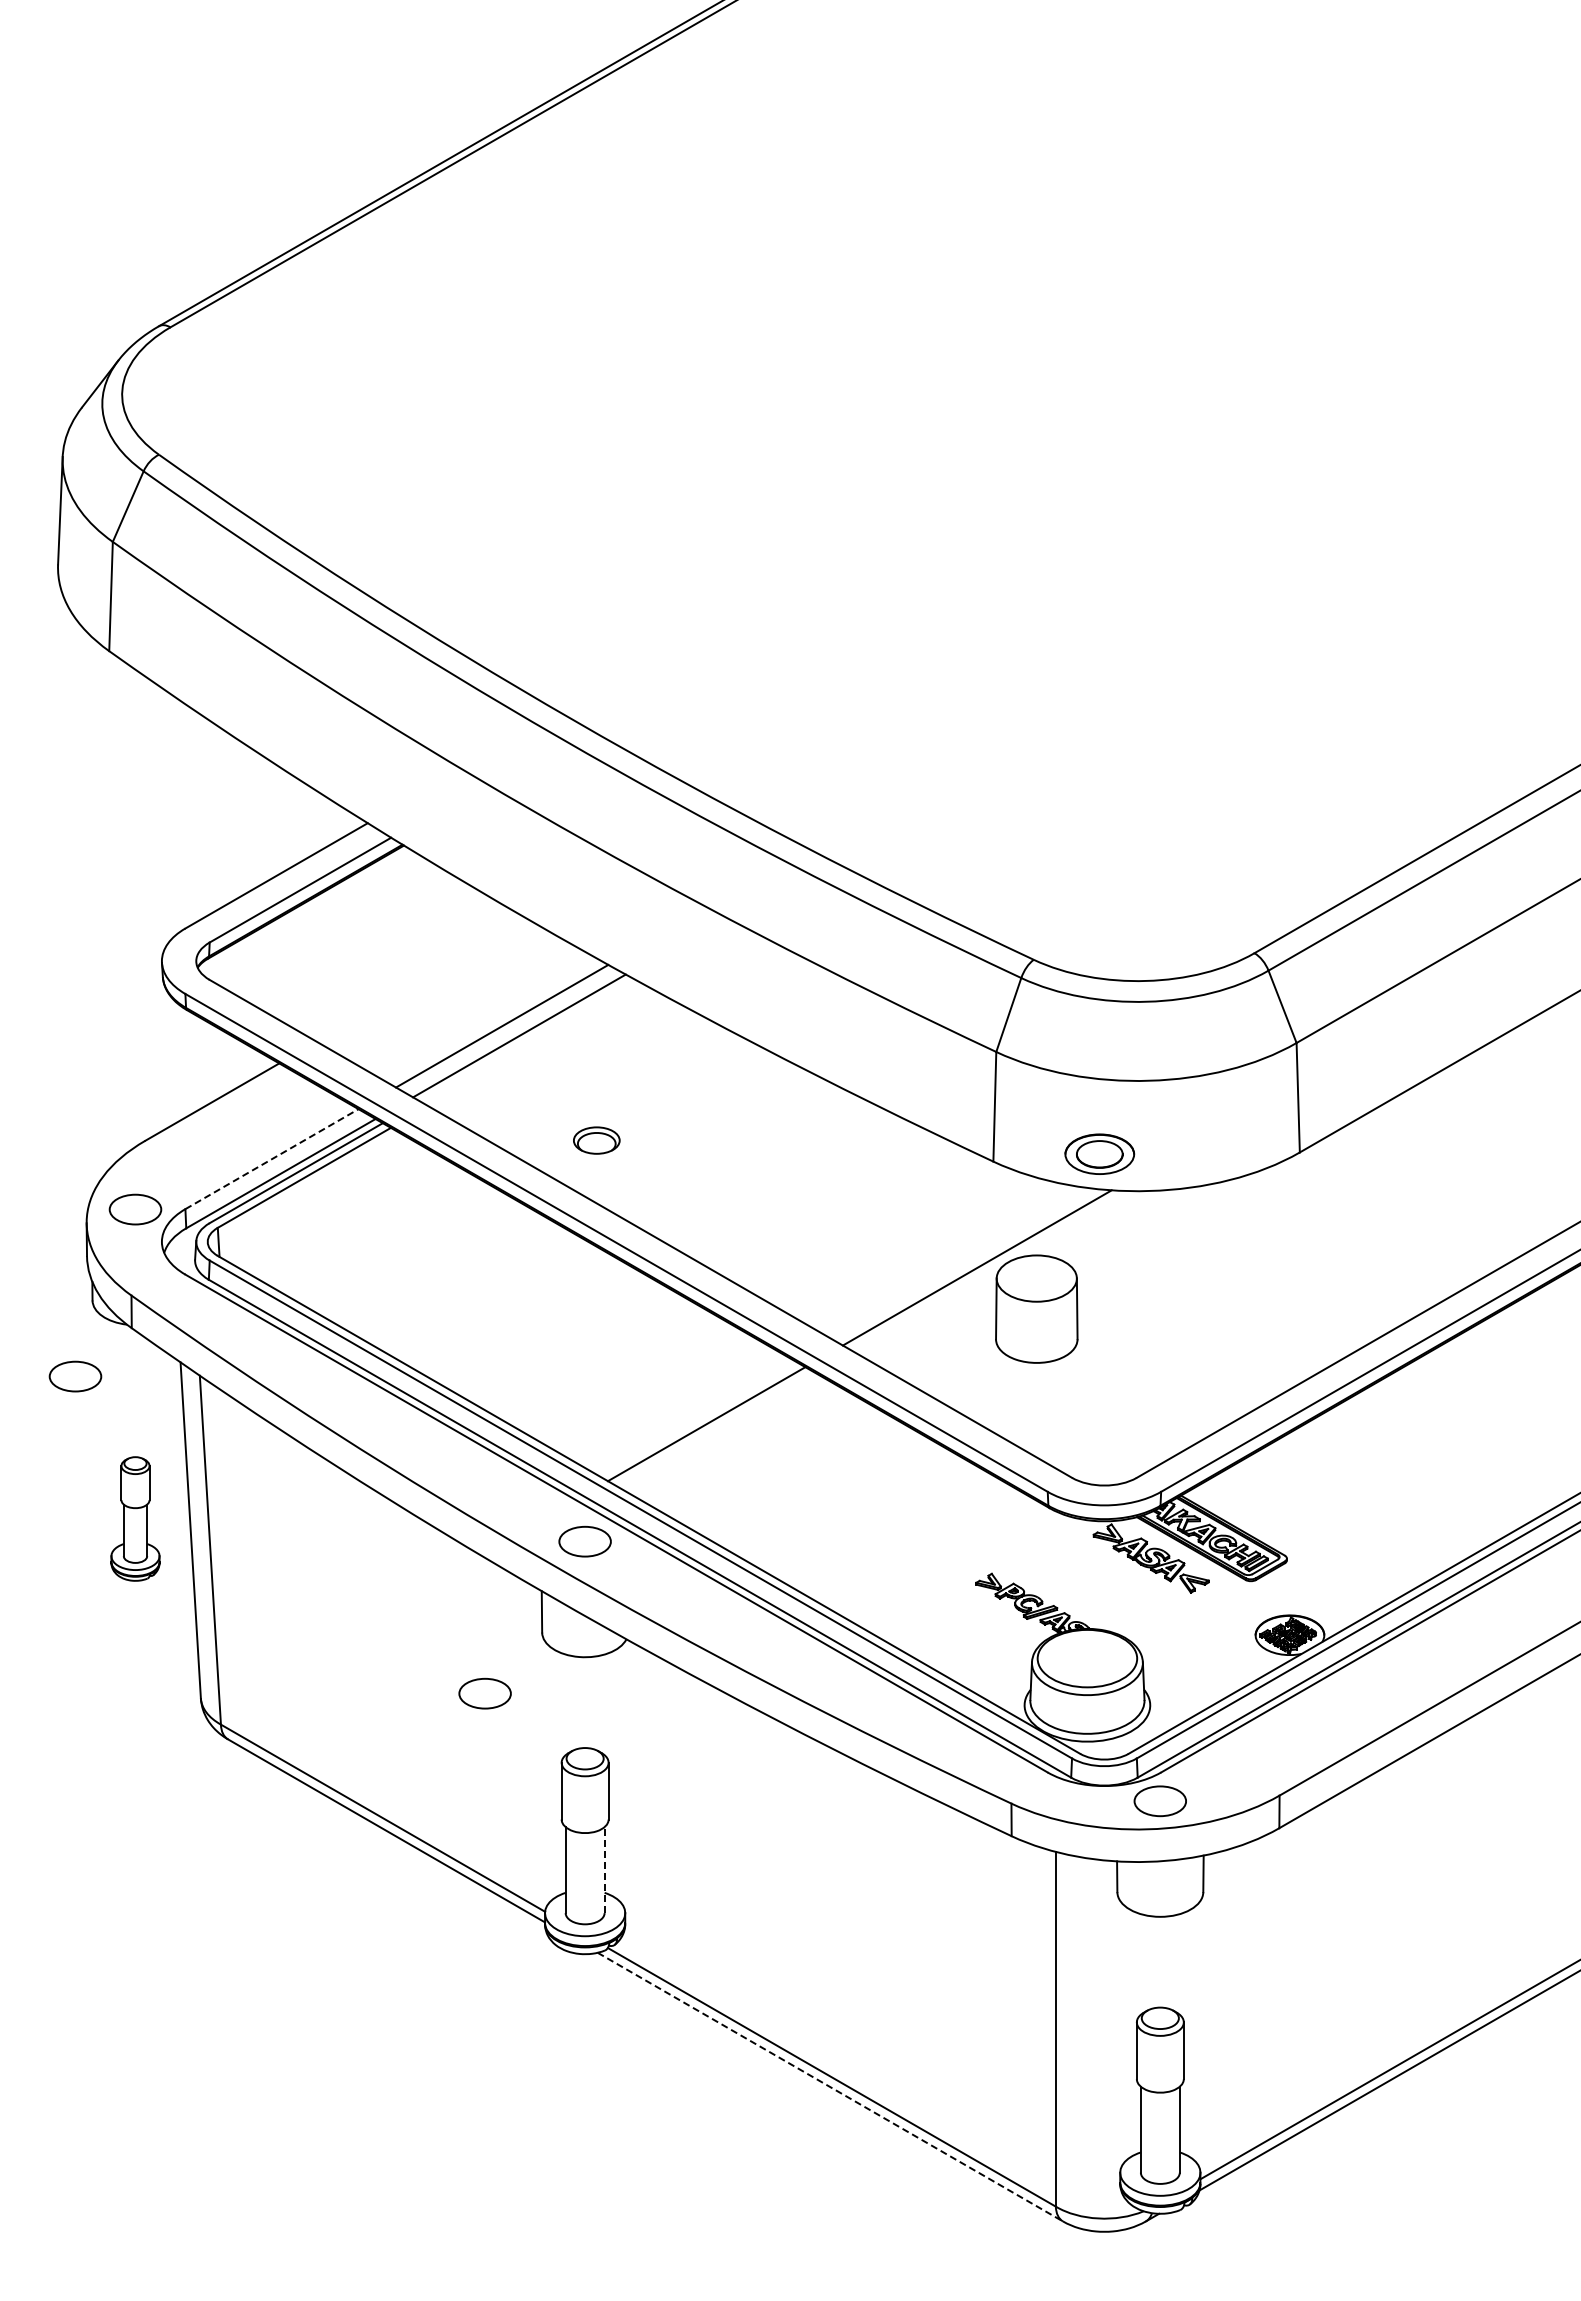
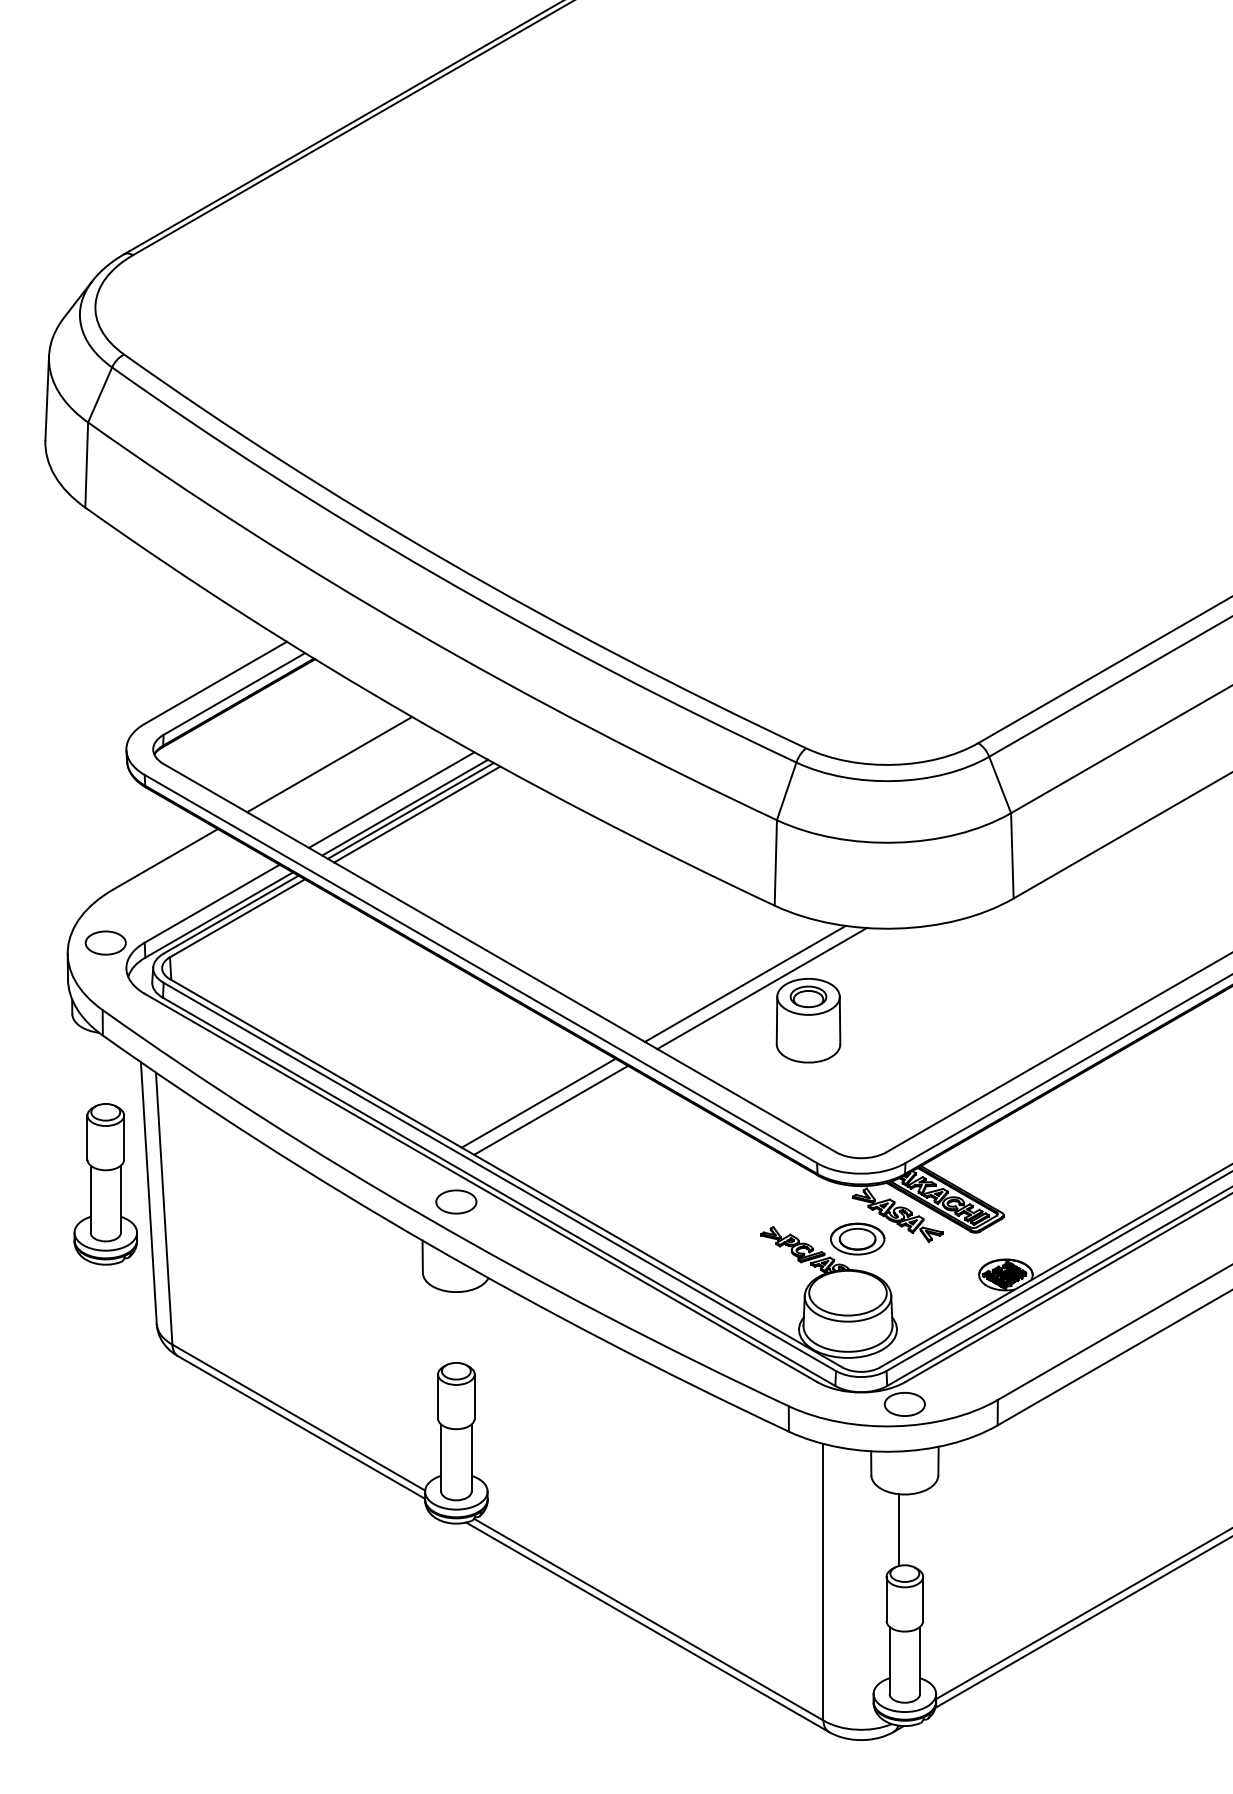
line: (422, 980) -> (329, 764), added
line: (526, 1039) -> (410, 810), added
line: (534, 1044) -> (416, 814), added
part: (596, 1140) -> (808, 996), moved
part: (1099, 1153) -> (857, 1238), moved
line: (271, 1159) -> (211, 904), dashed -> solid
line: (955, 1261) -> (745, 983), added
part: (75, 1376) -> (59, 1073), removed
line: (690, 1414) -> (538, 1102), added
part: (135, 1518) -> (105, 1183), size x1.67
part: (484, 1693) -> (377, 1320), removed
line: (604, 1870) -> (471, 1458), dashed -> solid
line: (1153, 1962) -> (899, 1530), added
line: (830, 2087) -> (647, 1627), dashed -> solid

